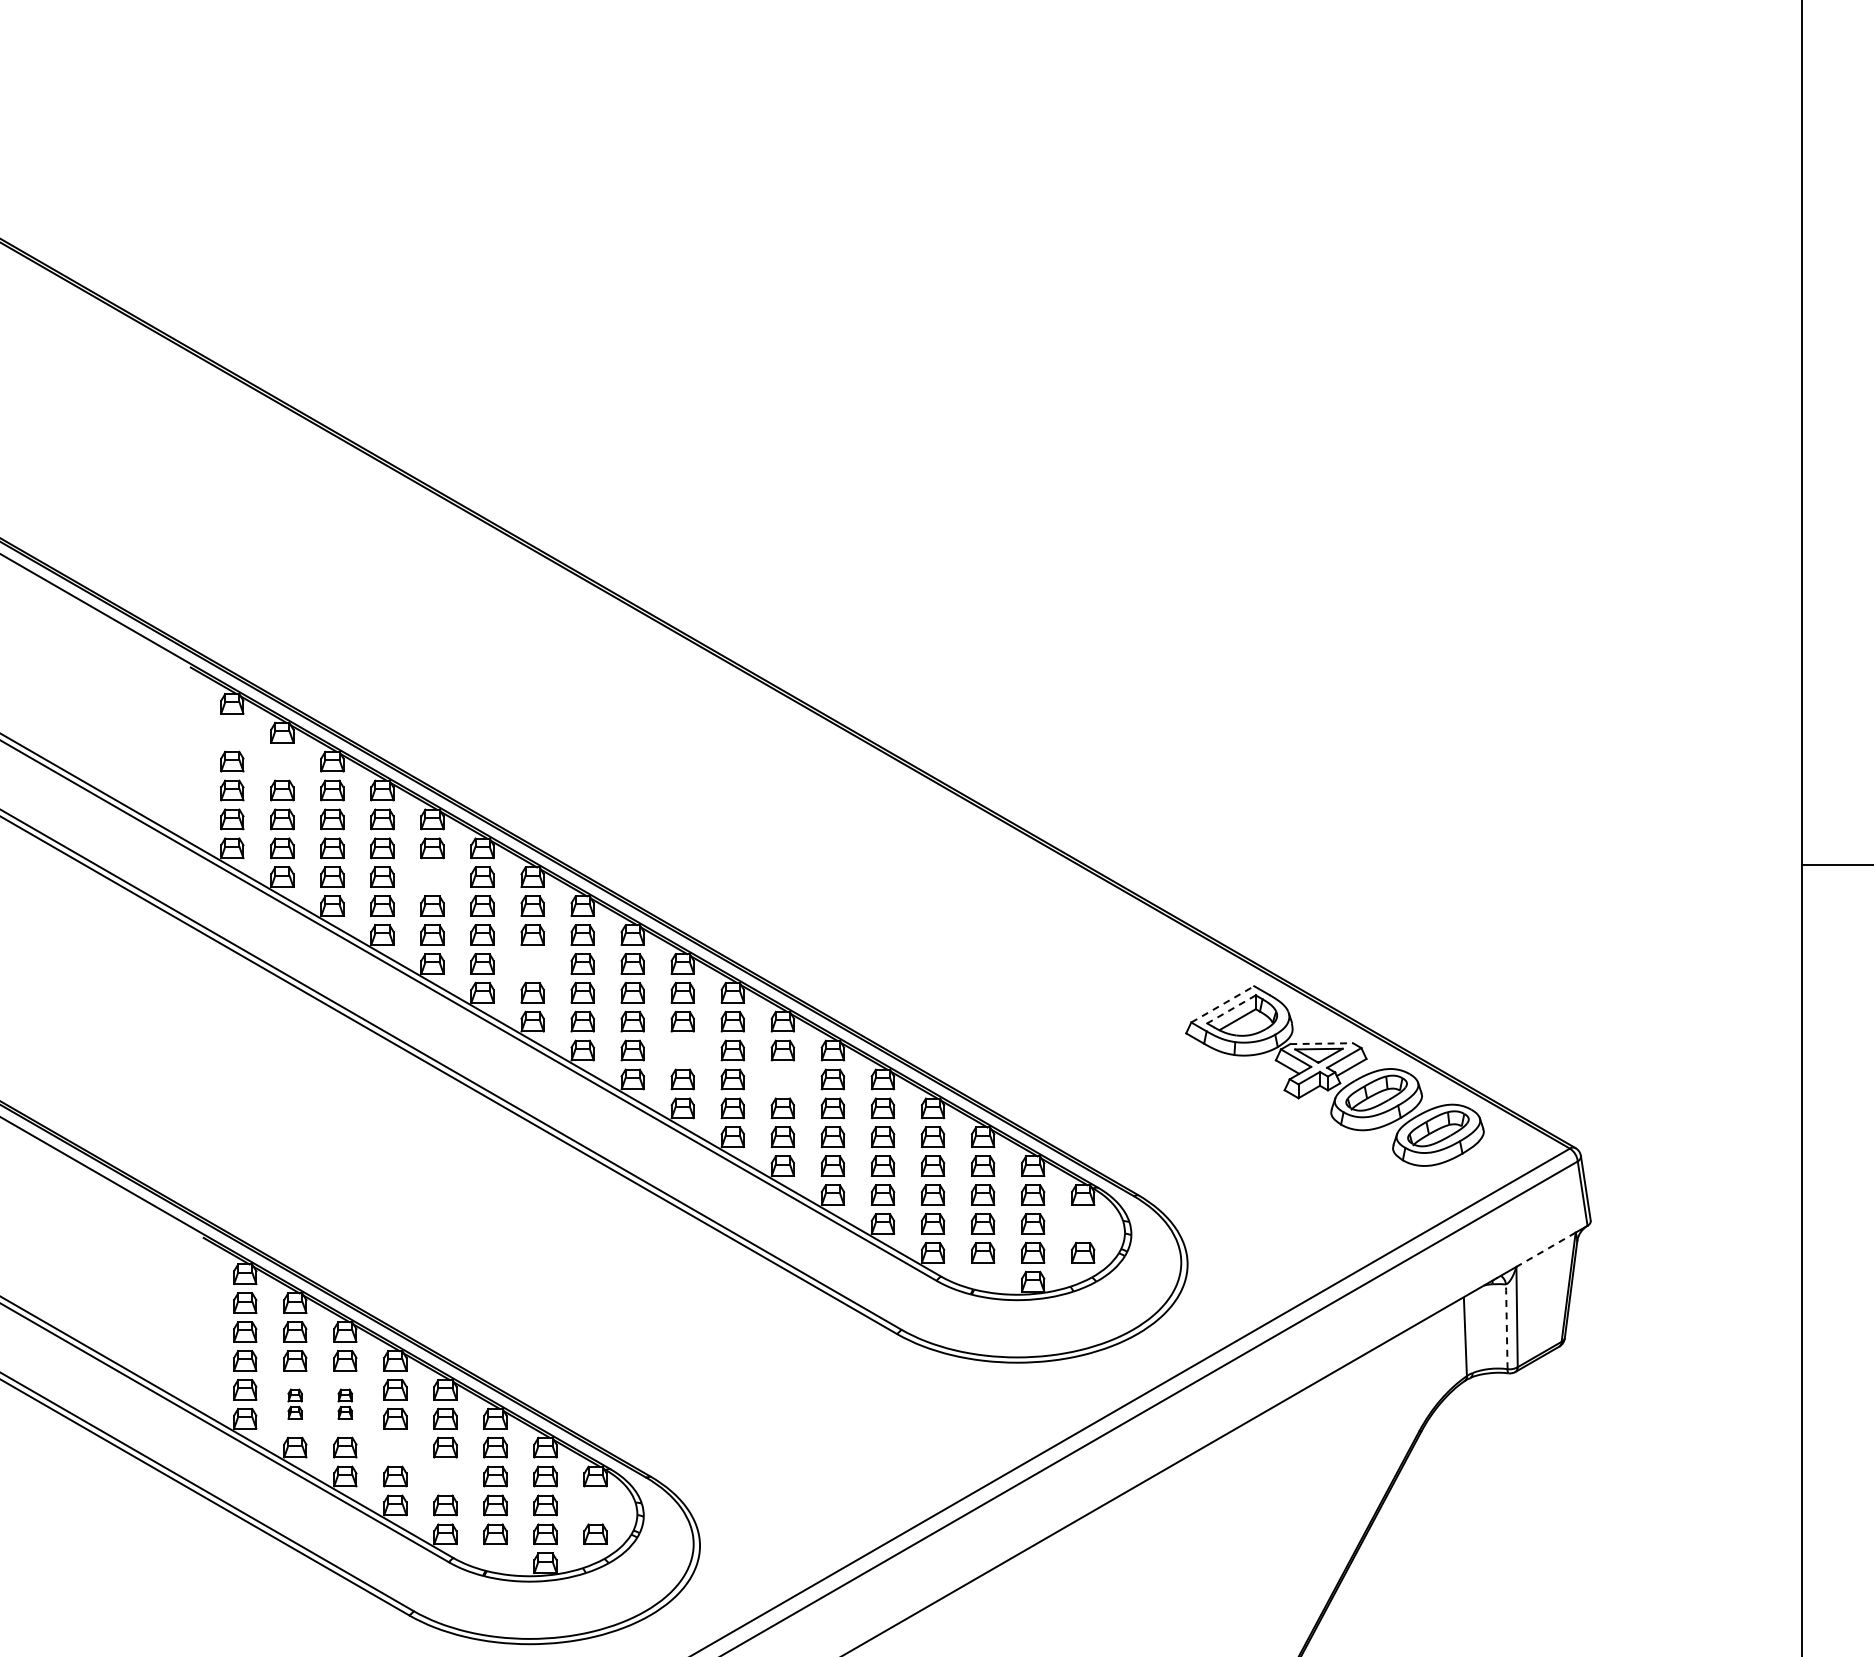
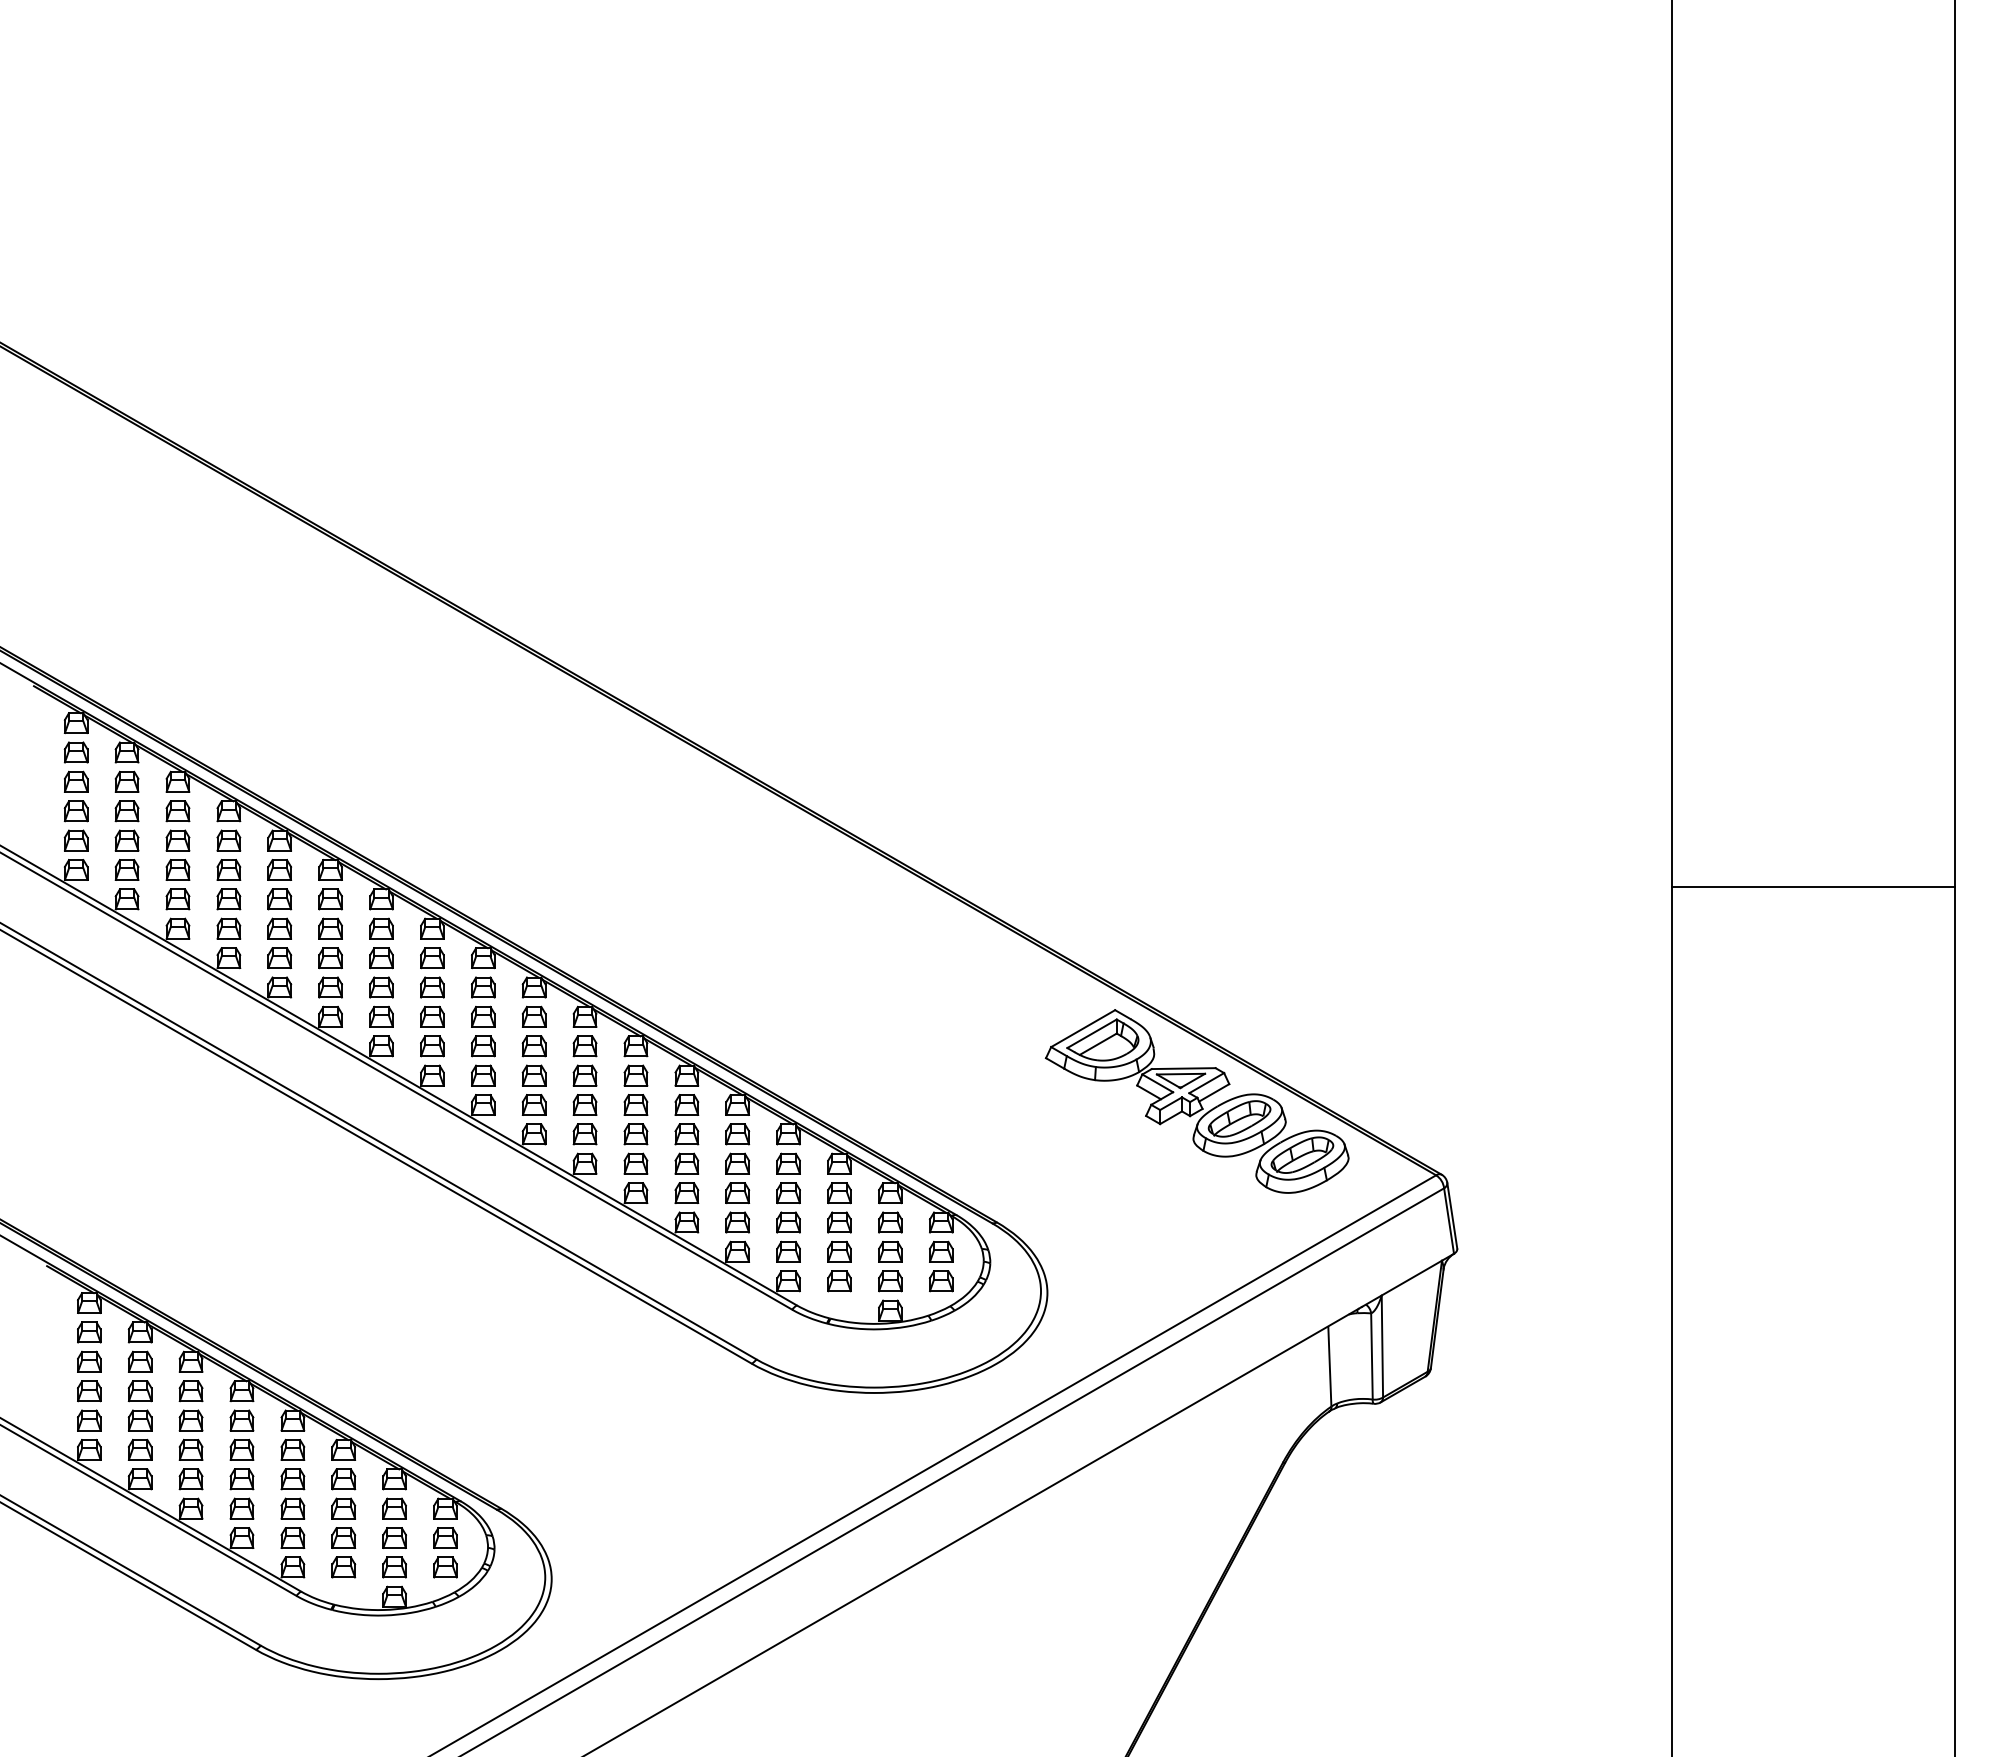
part: (231, 732) -> (75, 752), added
part: (281, 761) -> (126, 781), added
part: (432, 877) -> (279, 899), added
part: (532, 963) -> (381, 987), added
line: (1223, 1004) -> (1083, 1028), dashed -> solid
line: (1231, 1009) -> (1092, 1033), dashed -> solid
line: (1321, 1043) -> (1183, 1068), dashed -> solid
part: (682, 1050) -> (533, 1075), added
part: (782, 1078) -> (635, 1104), added
part: (1083, 1223) -> (941, 1251), added
line: (1545, 1250) -> (1411, 1278), dashed -> solid
line: (1506, 1326) -> (1371, 1356), dashed -> solid
part: (294, 1403) -> (139, 1434), size x1.67
part: (344, 1403) -> (190, 1434), size x1.67
part: (394, 1447) -> (241, 1479), added
part: (445, 1476) -> (292, 1508), added
part: (595, 1504) -> (445, 1537), added

